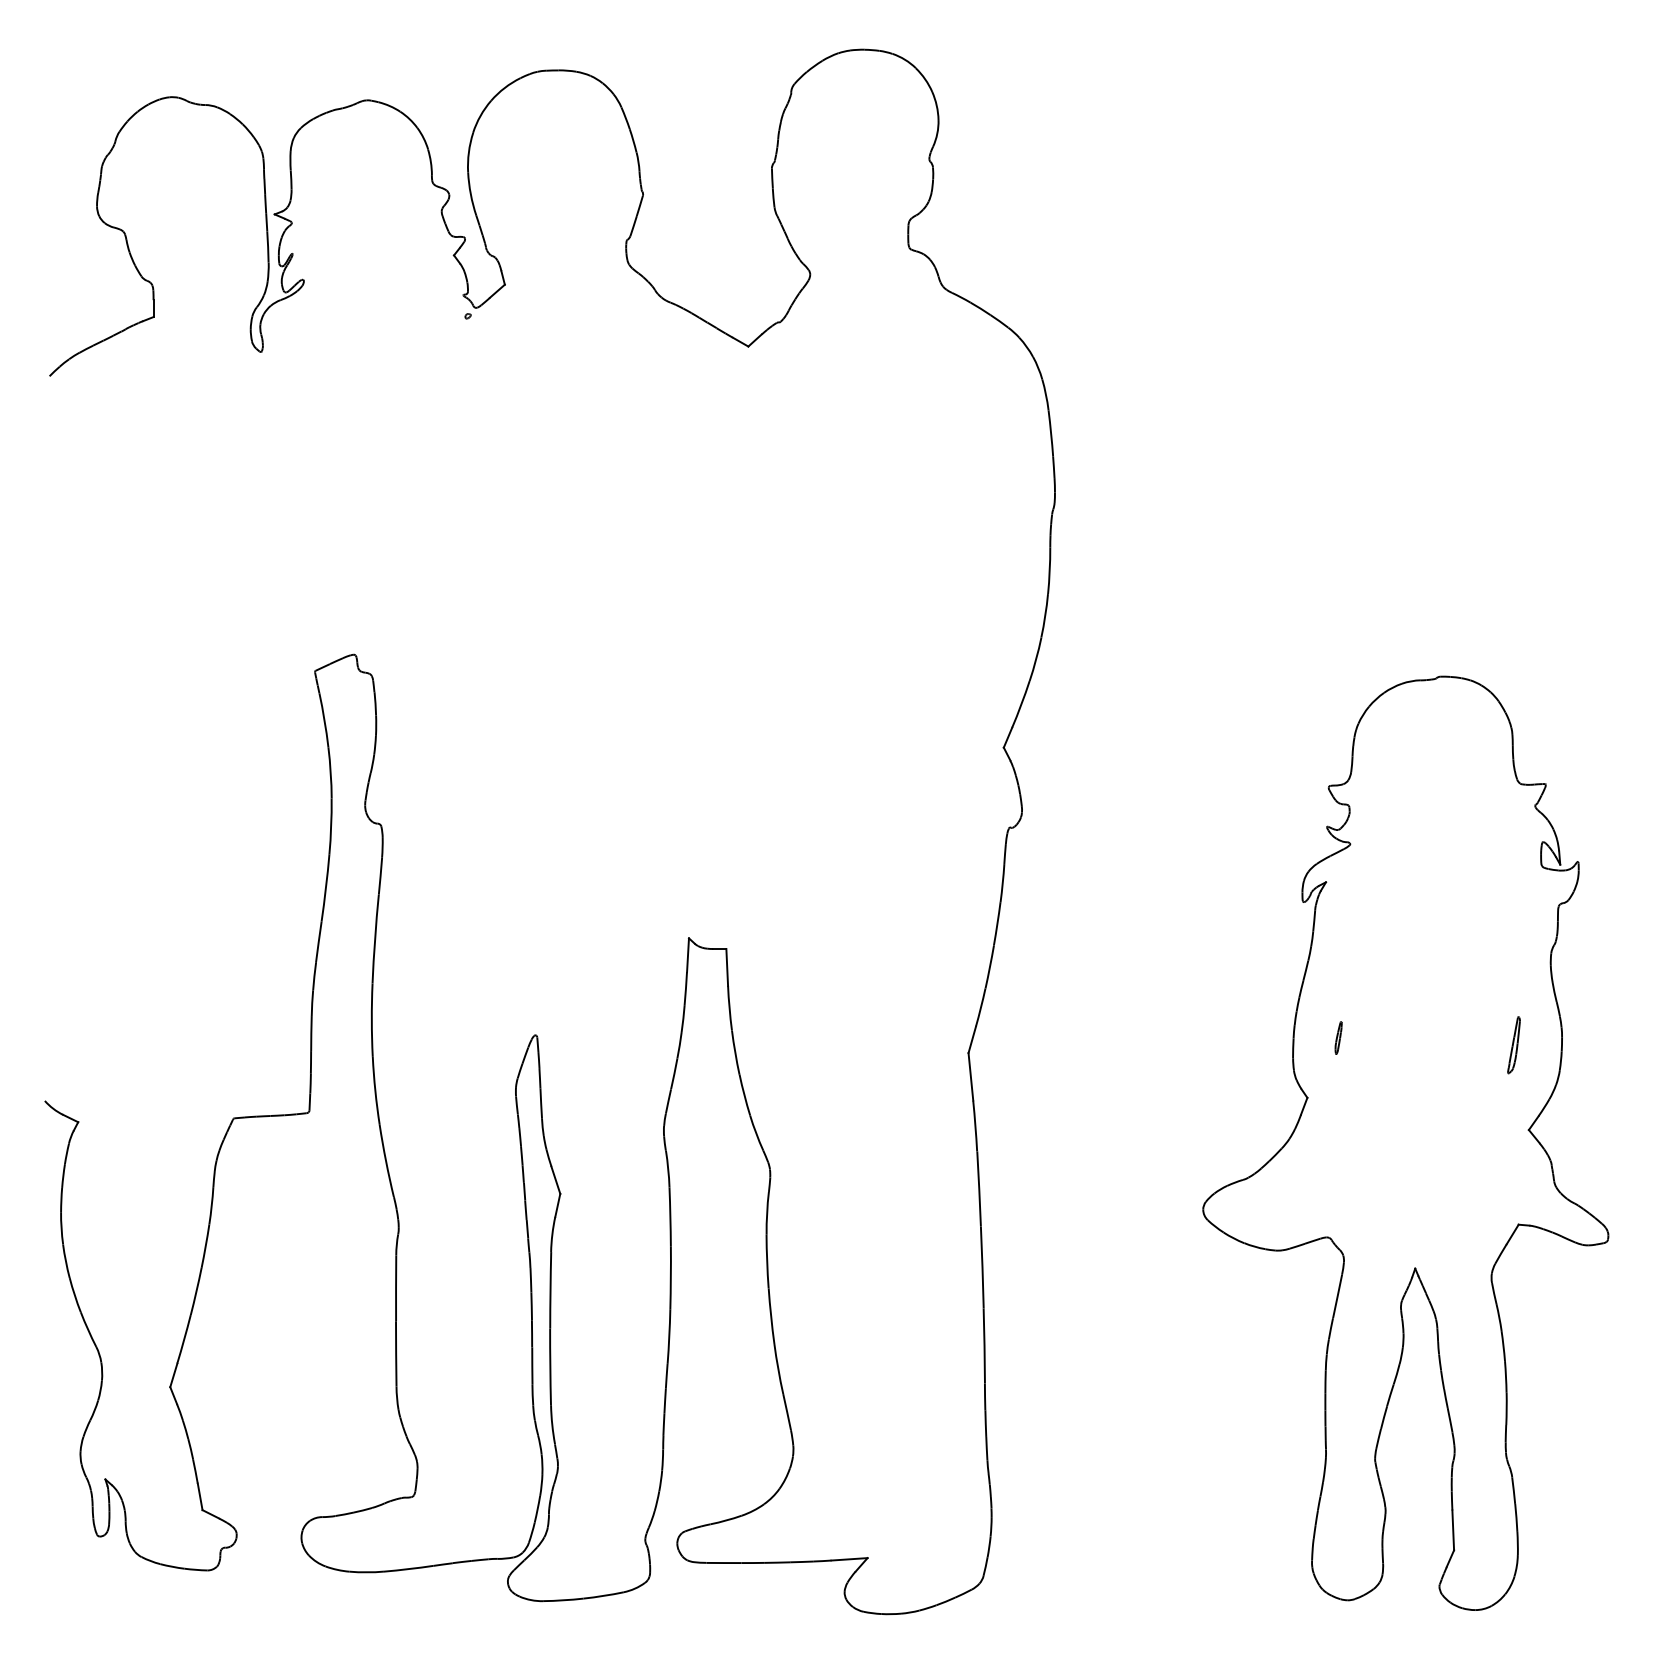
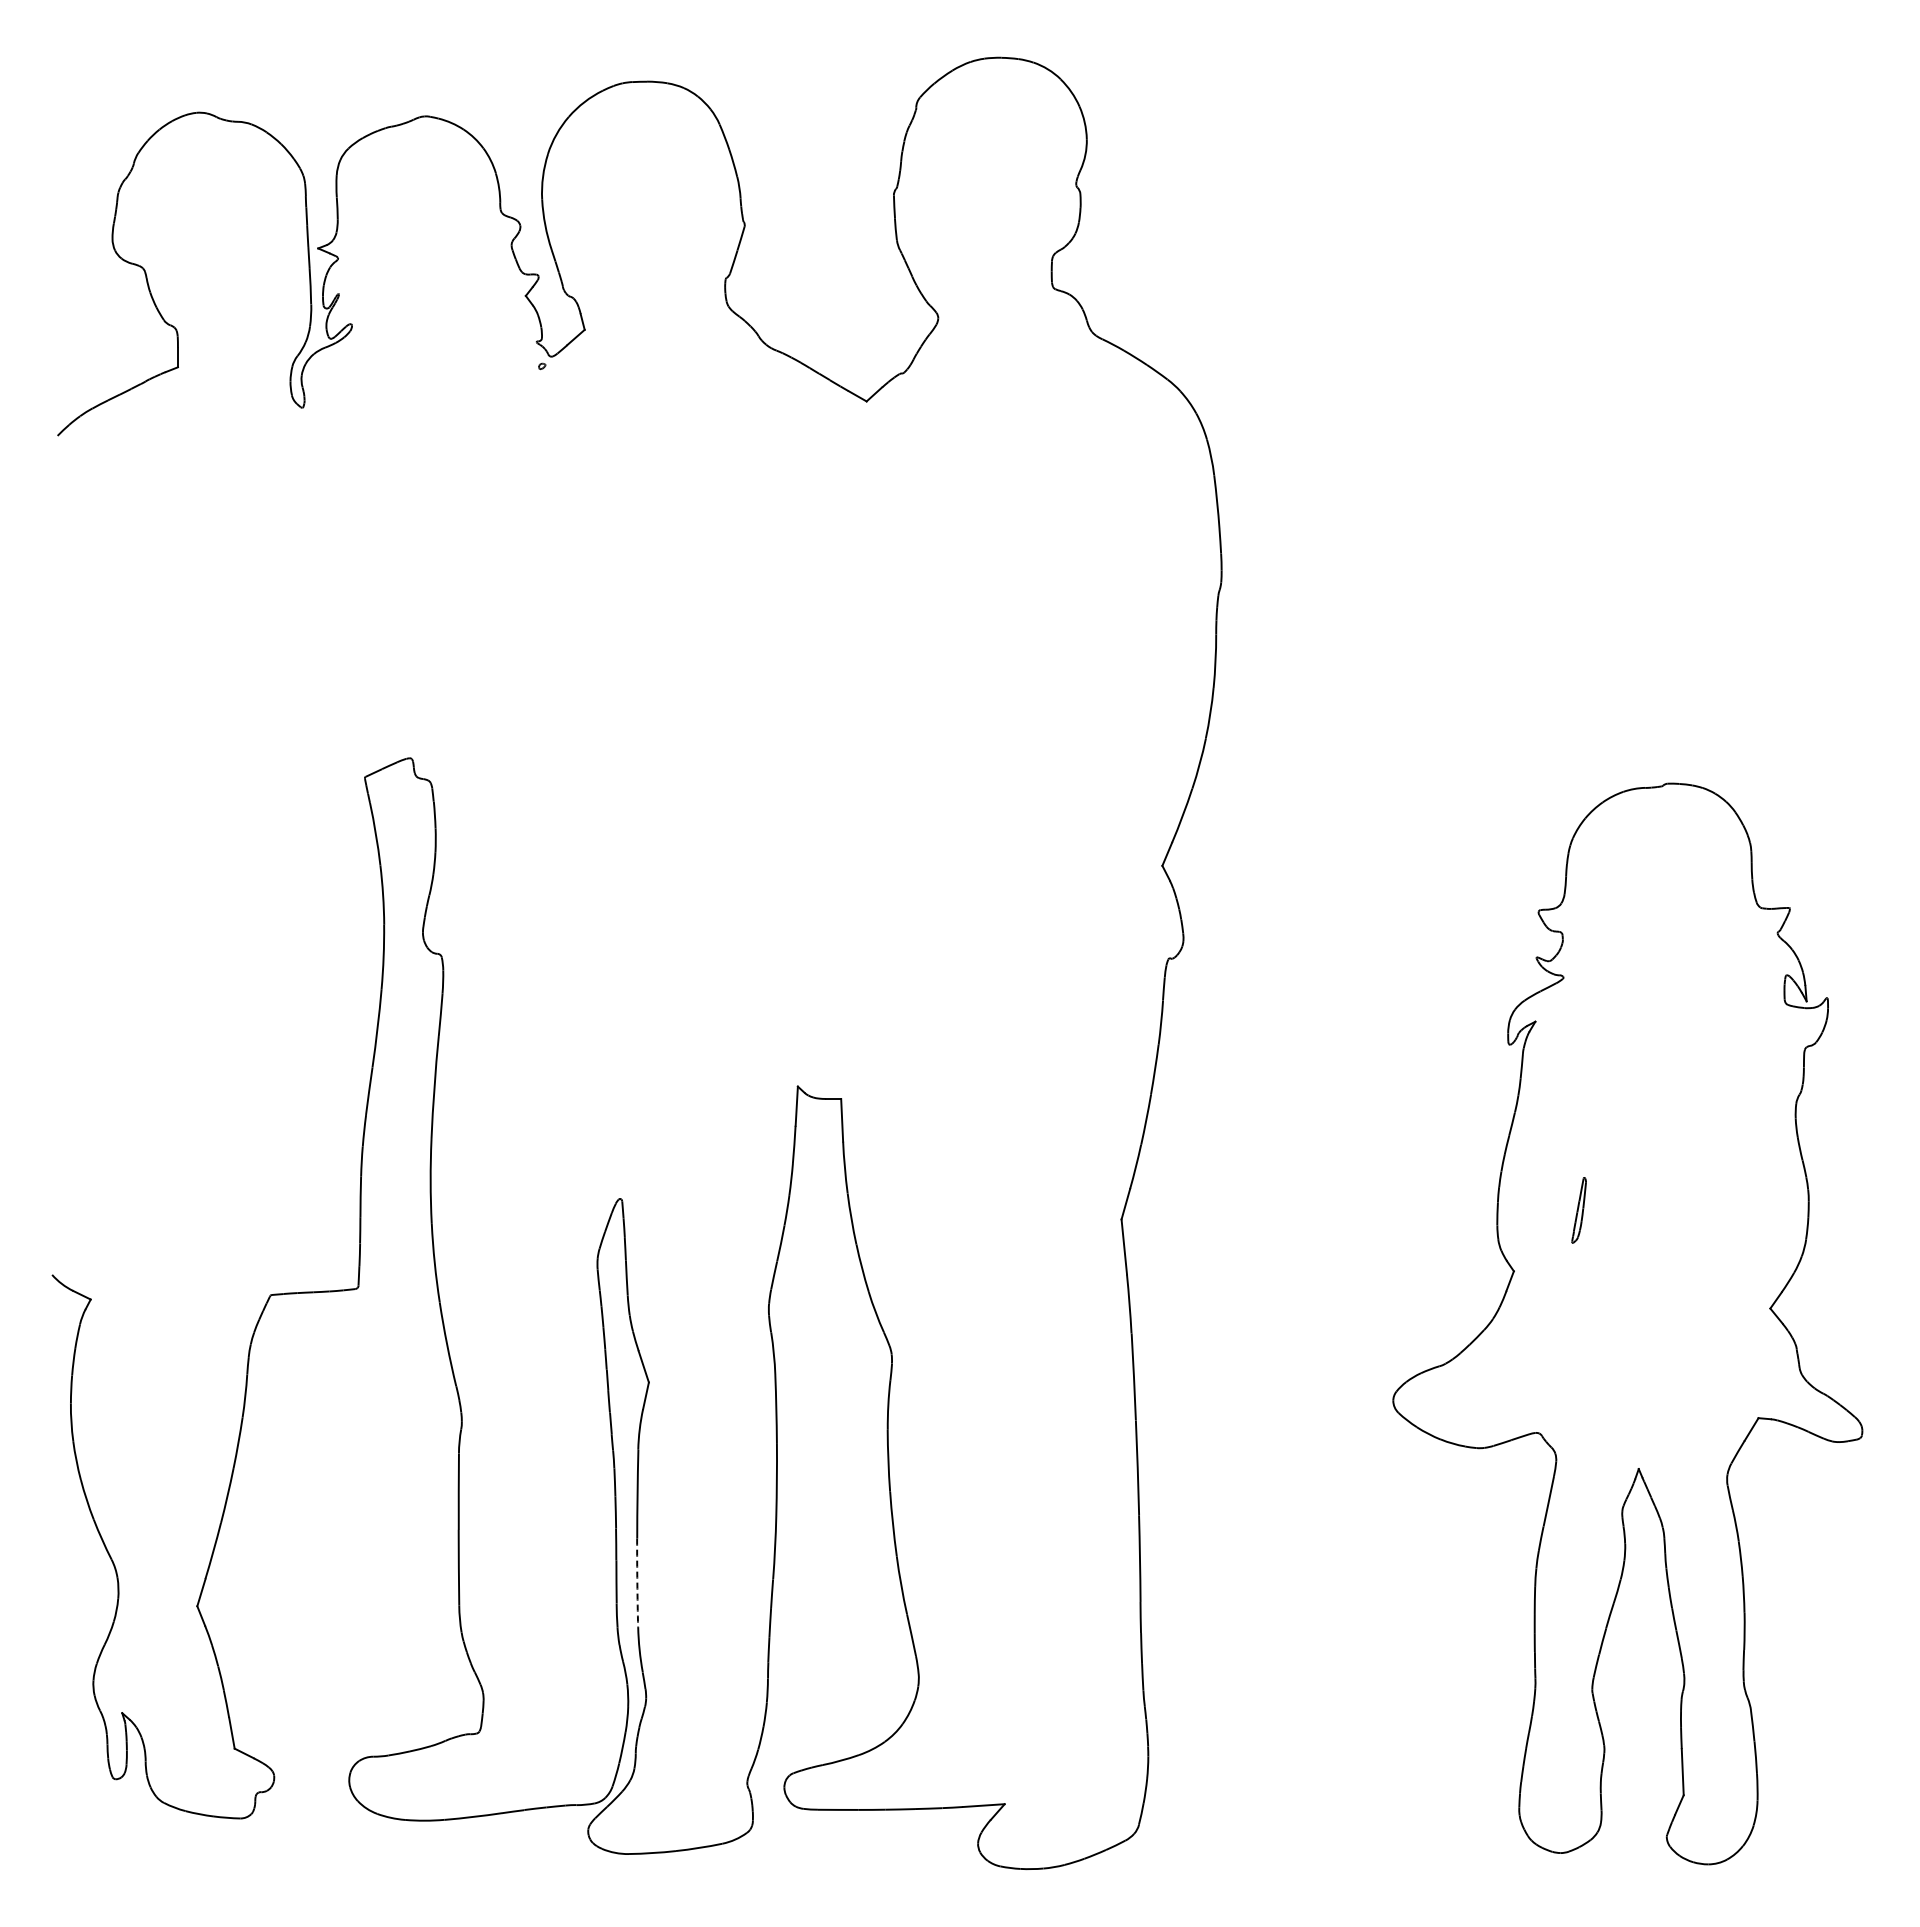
part: (1338, 1037) -> (1549, 1201), removed
part: (1513, 1045) -> (1578, 1210), moved
arc: (550, 1366) -> (637, 1582), solid -> dashed

